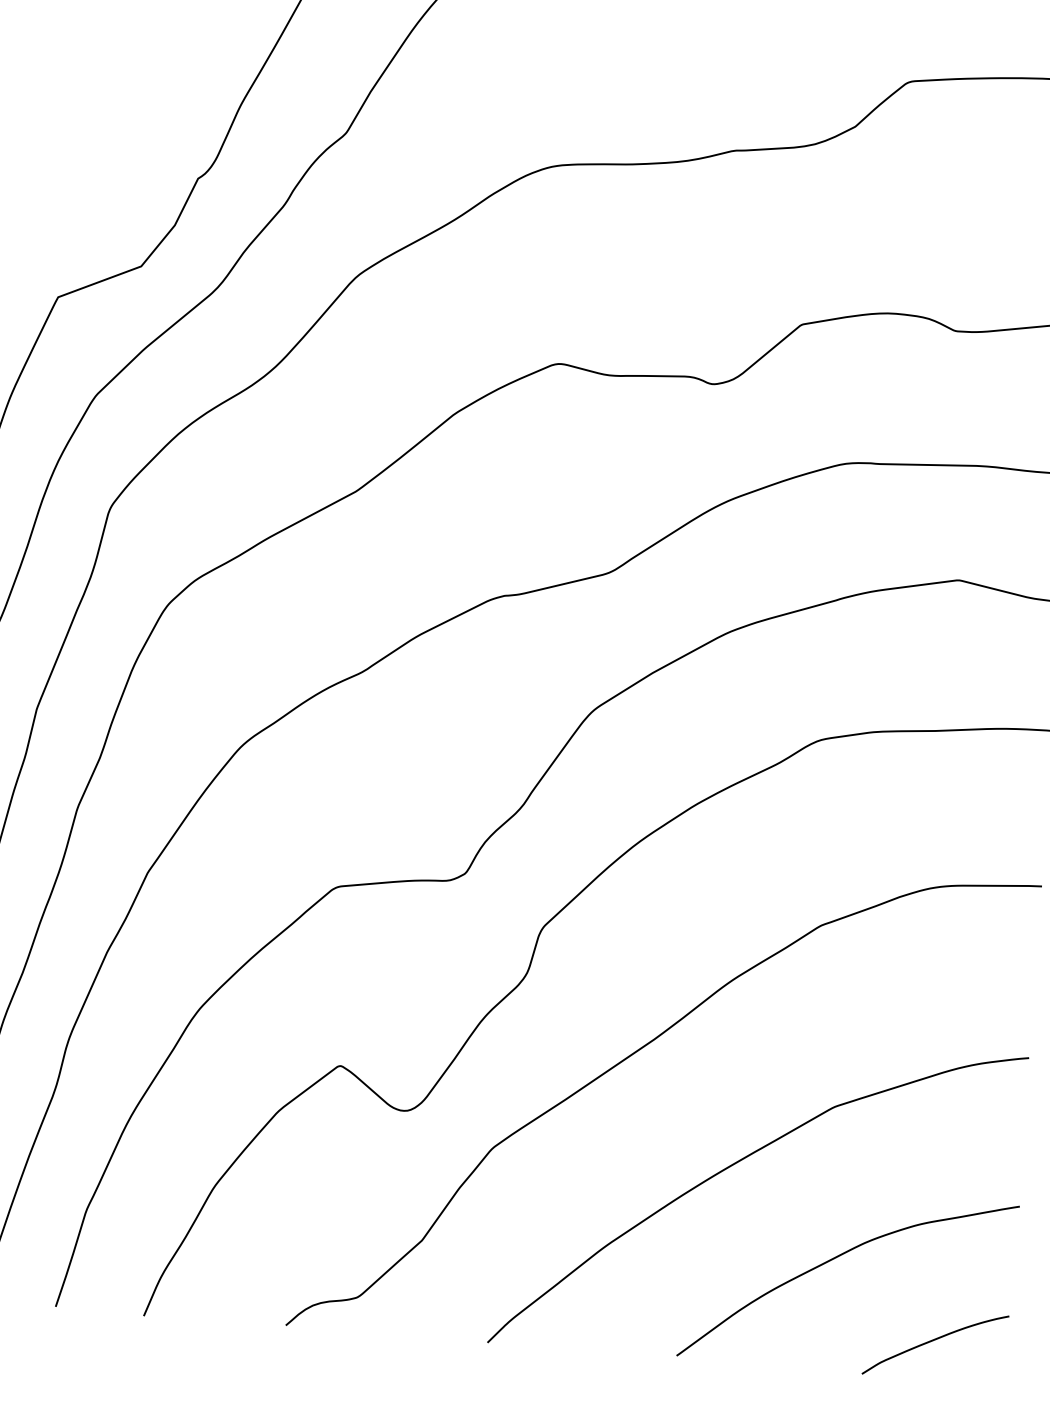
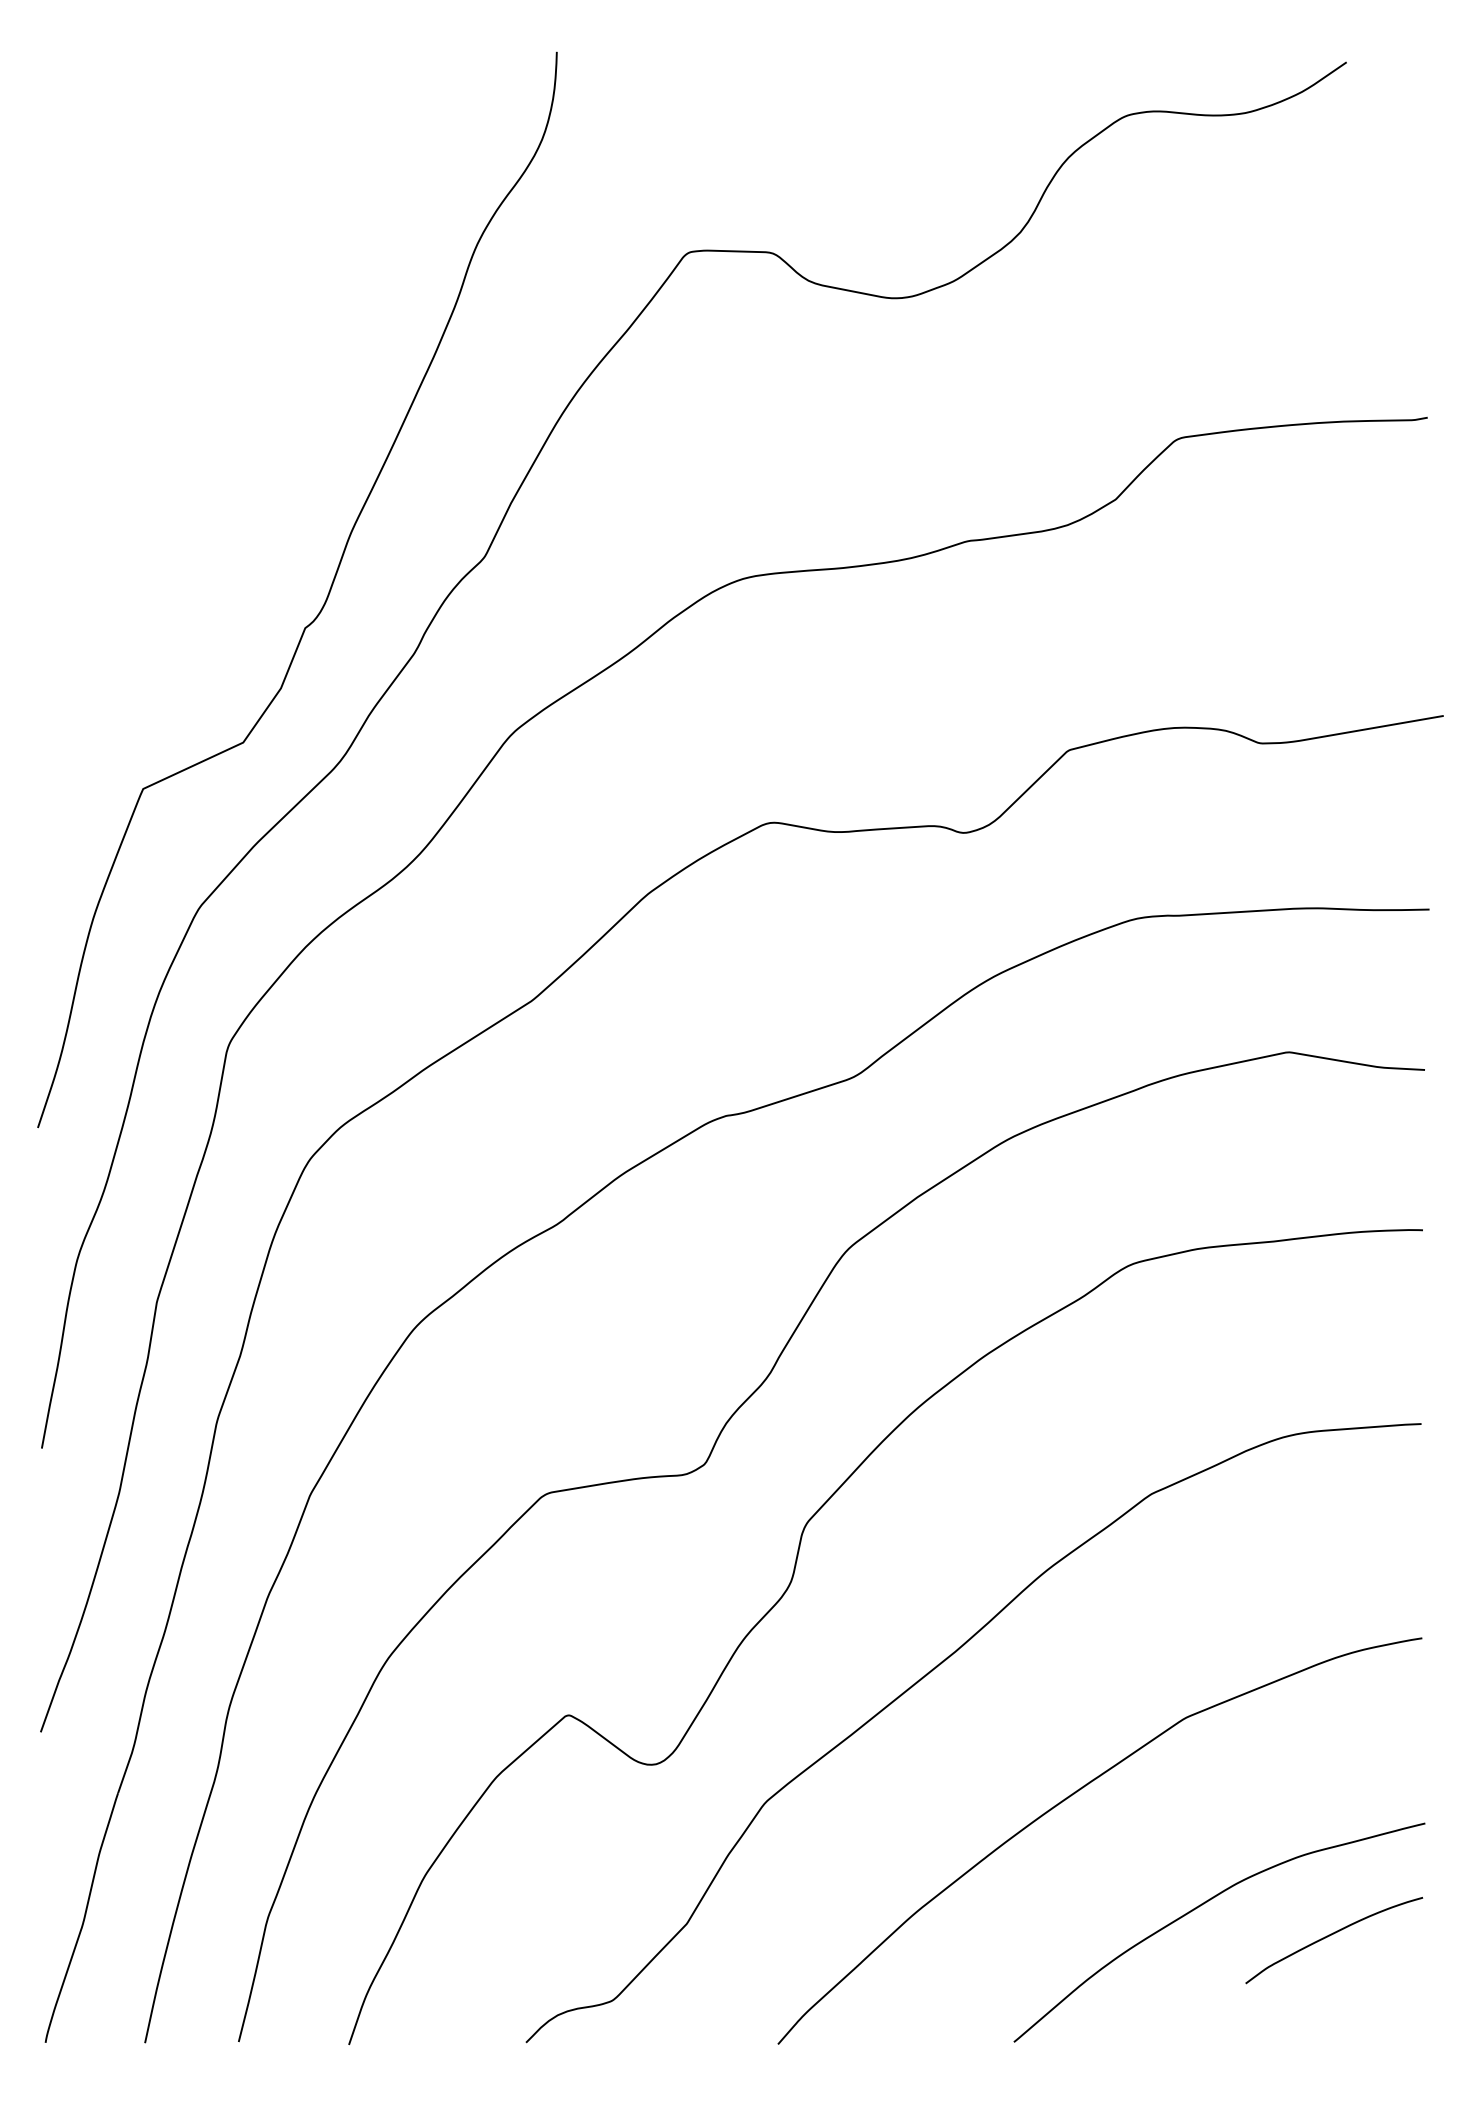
curve: (933, 1340) -> (1331, 1935), moved

